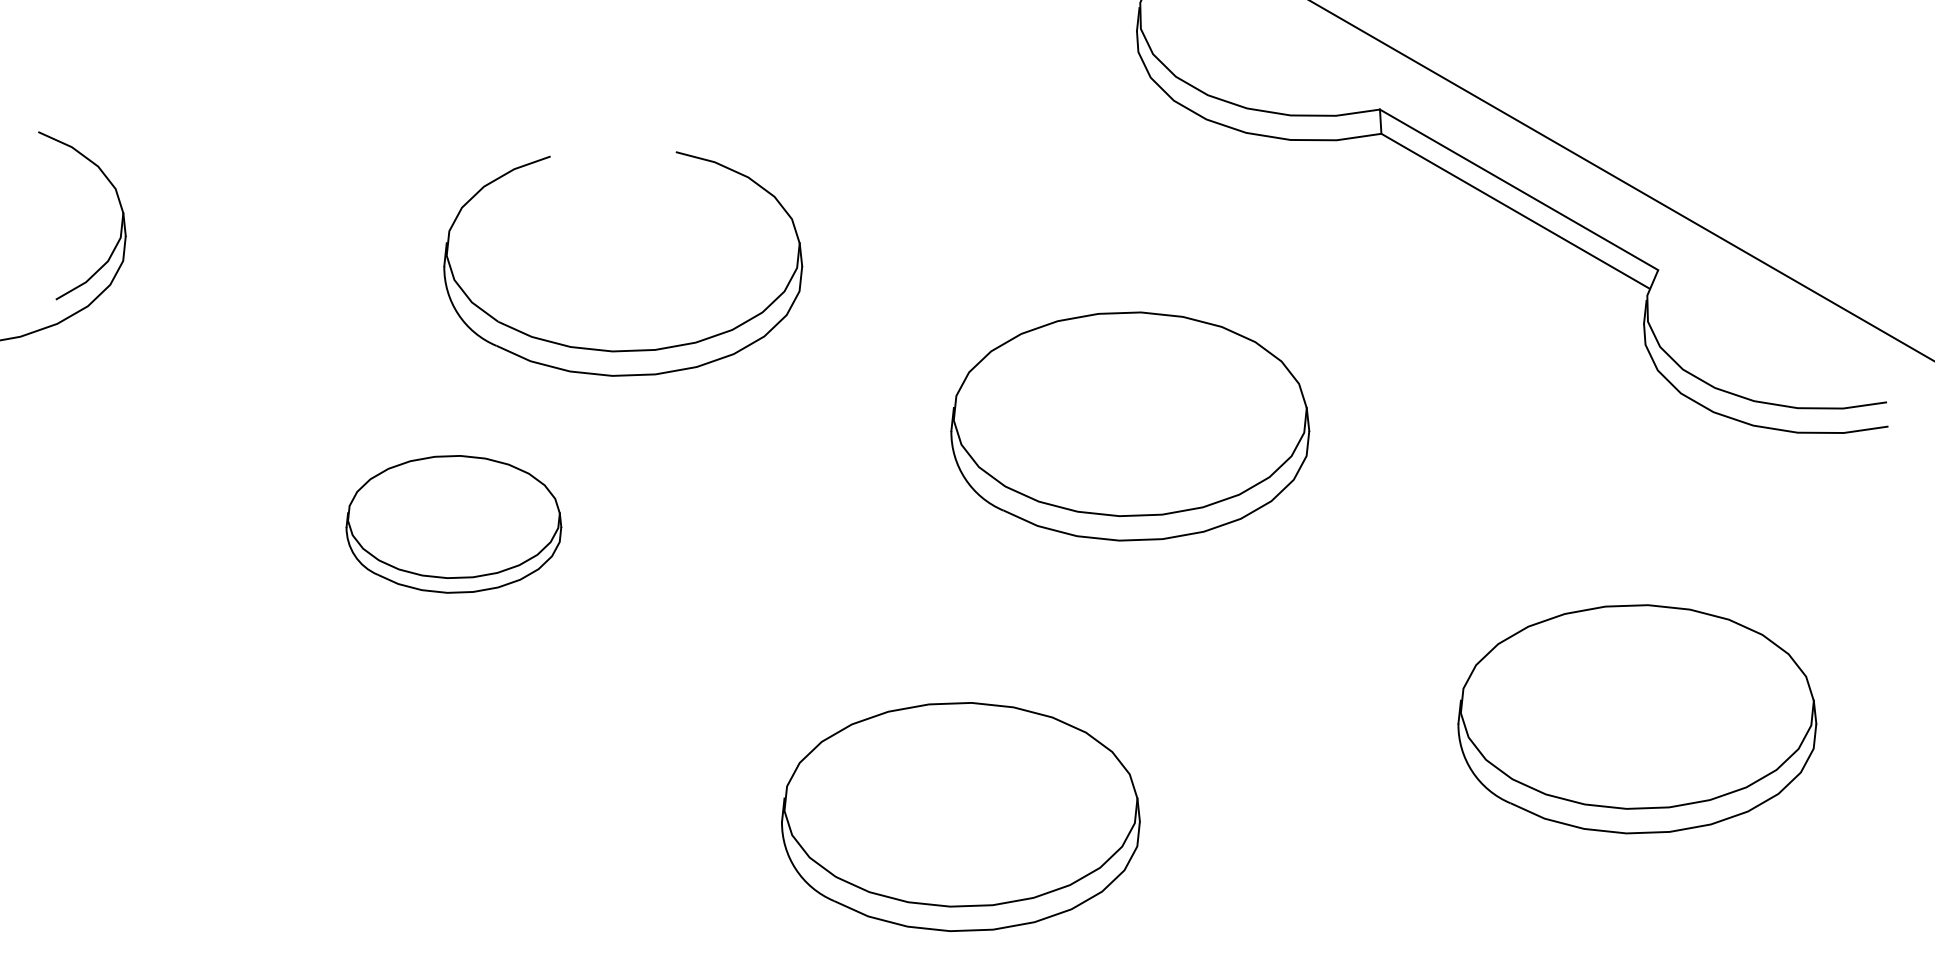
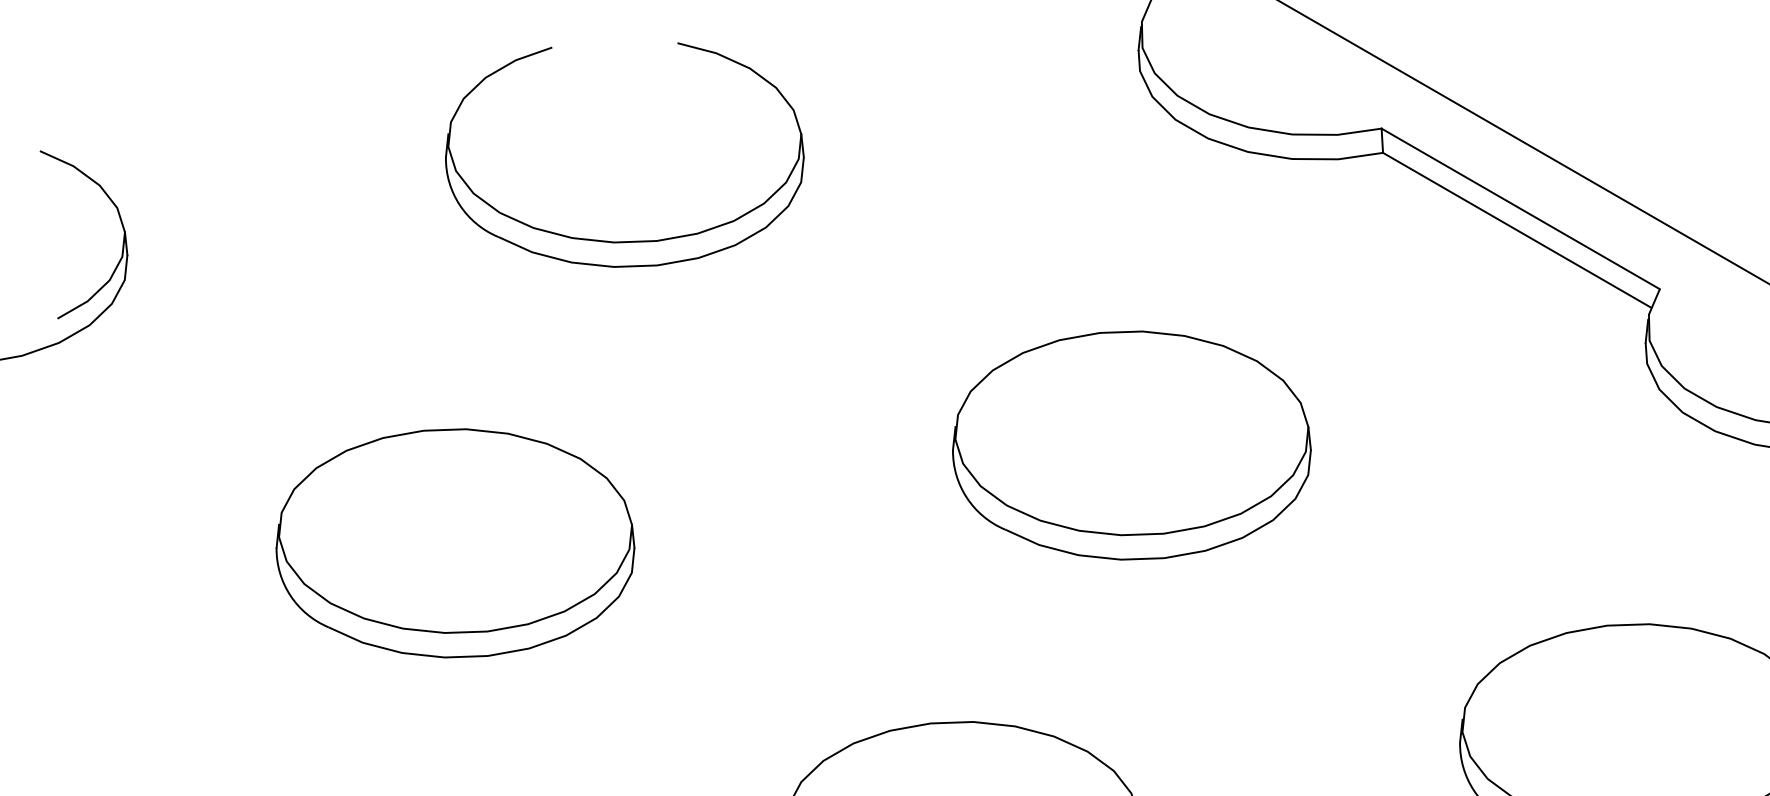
part: (630, 349) -> (632, 240), moved
part: (453, 524) -> (455, 543), size x1.67

